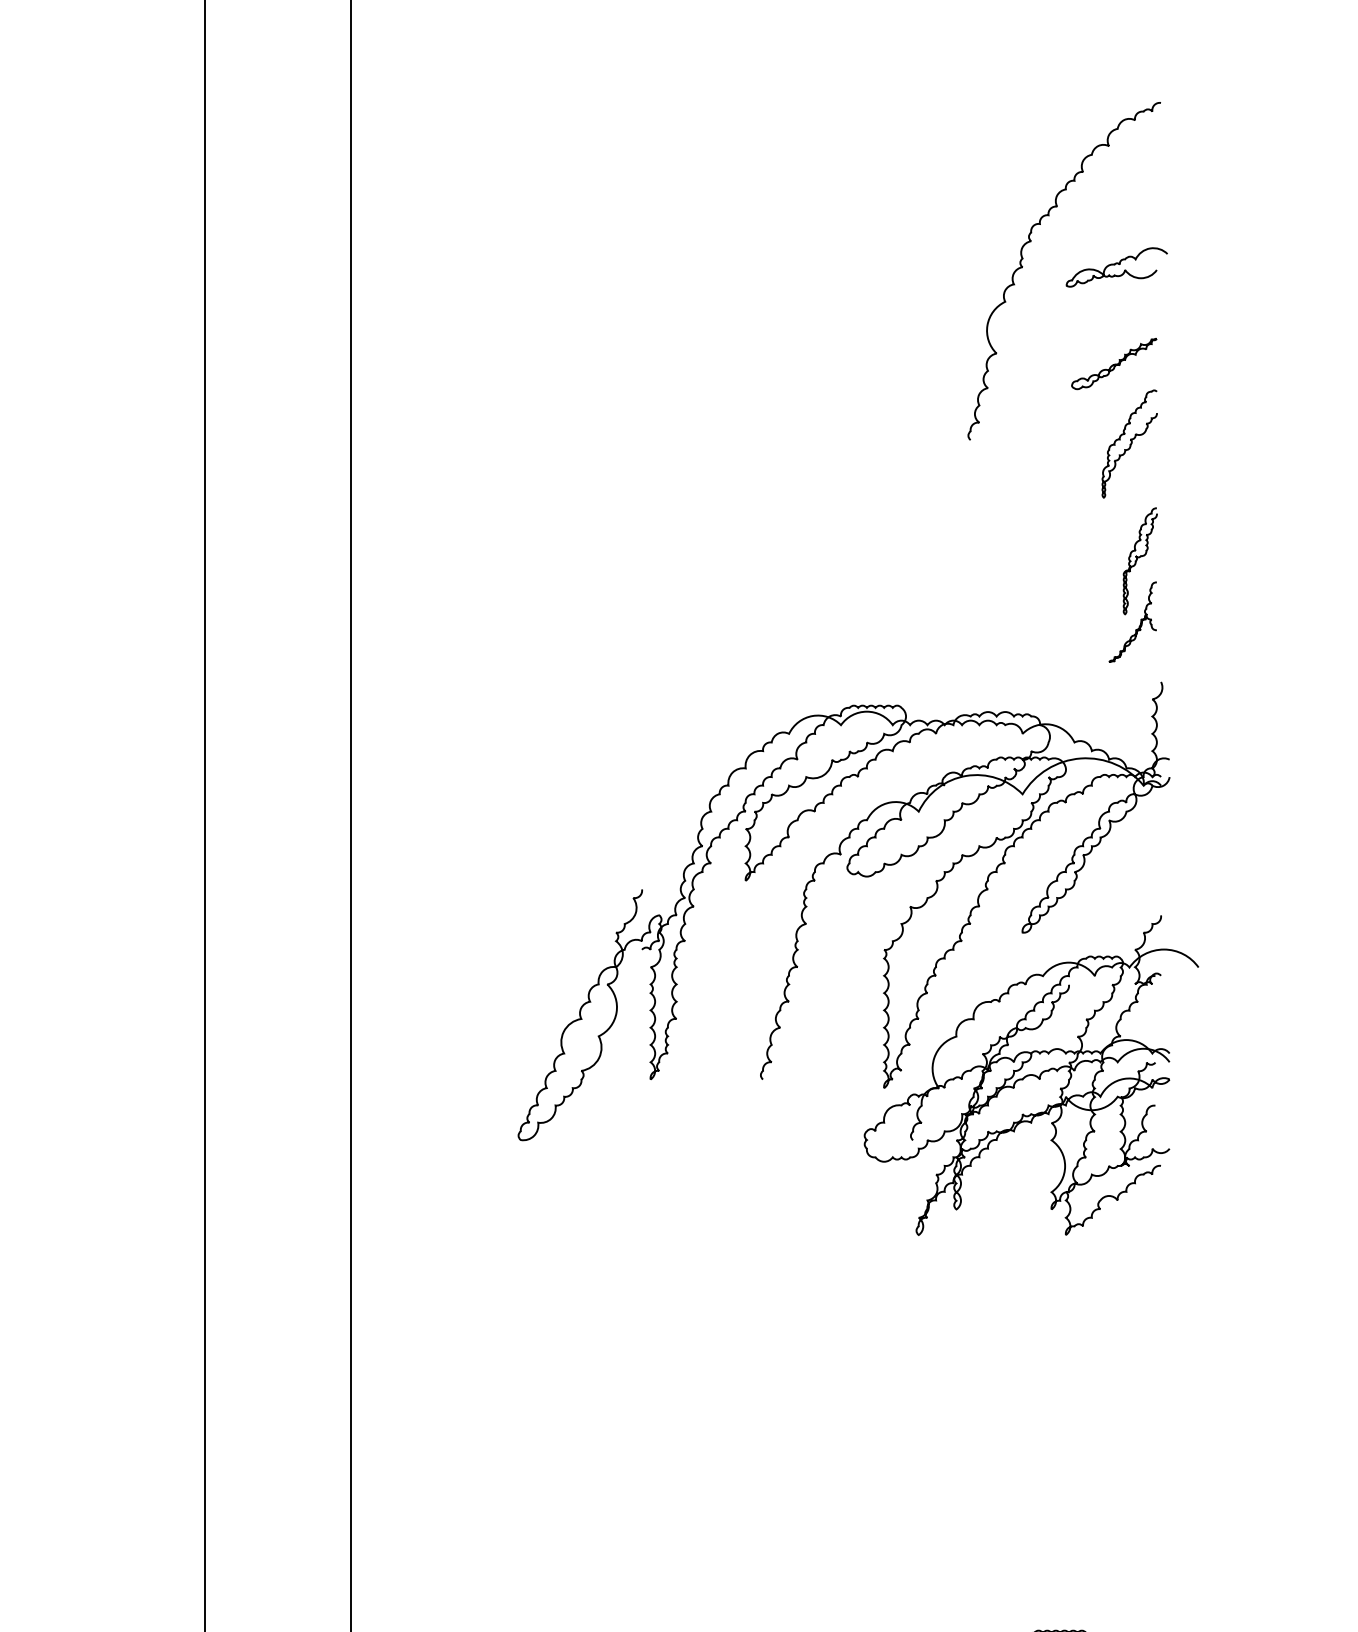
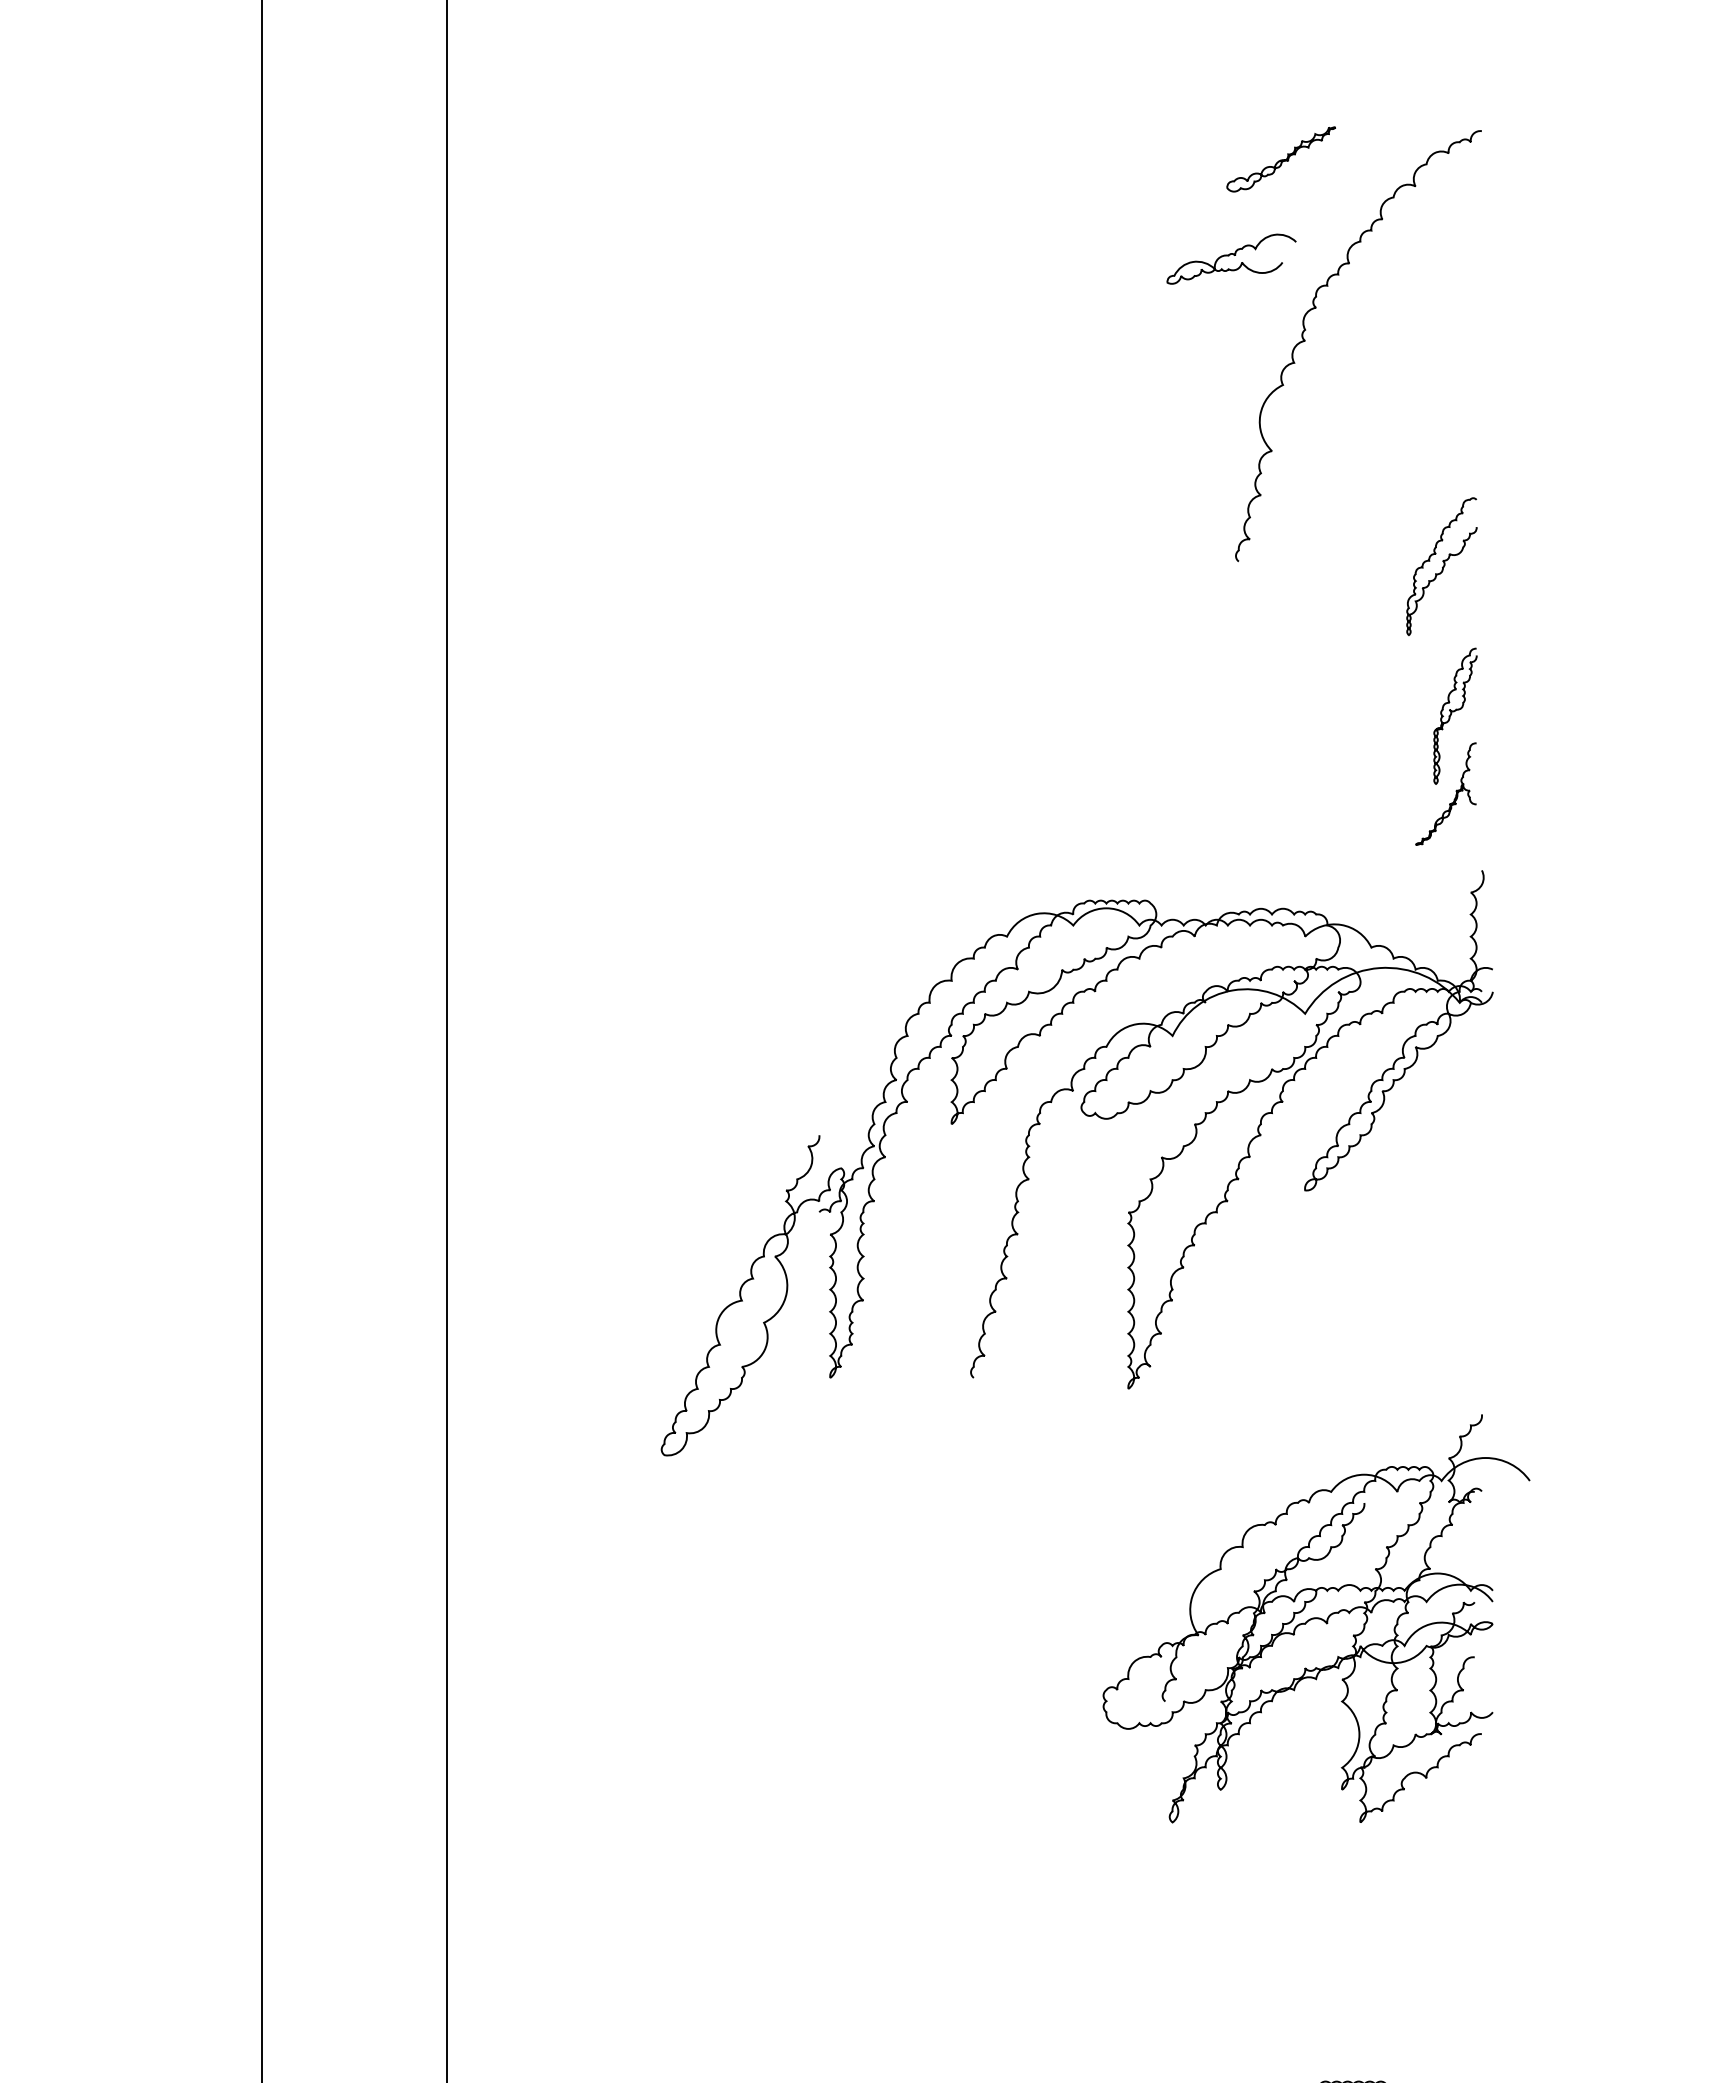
curve: (1115, 265) -> (1229, 256), moved
part: (1113, 364) -> (1280, 159), moved
part: (1031, 1075) -> (1316, 1618), moved

